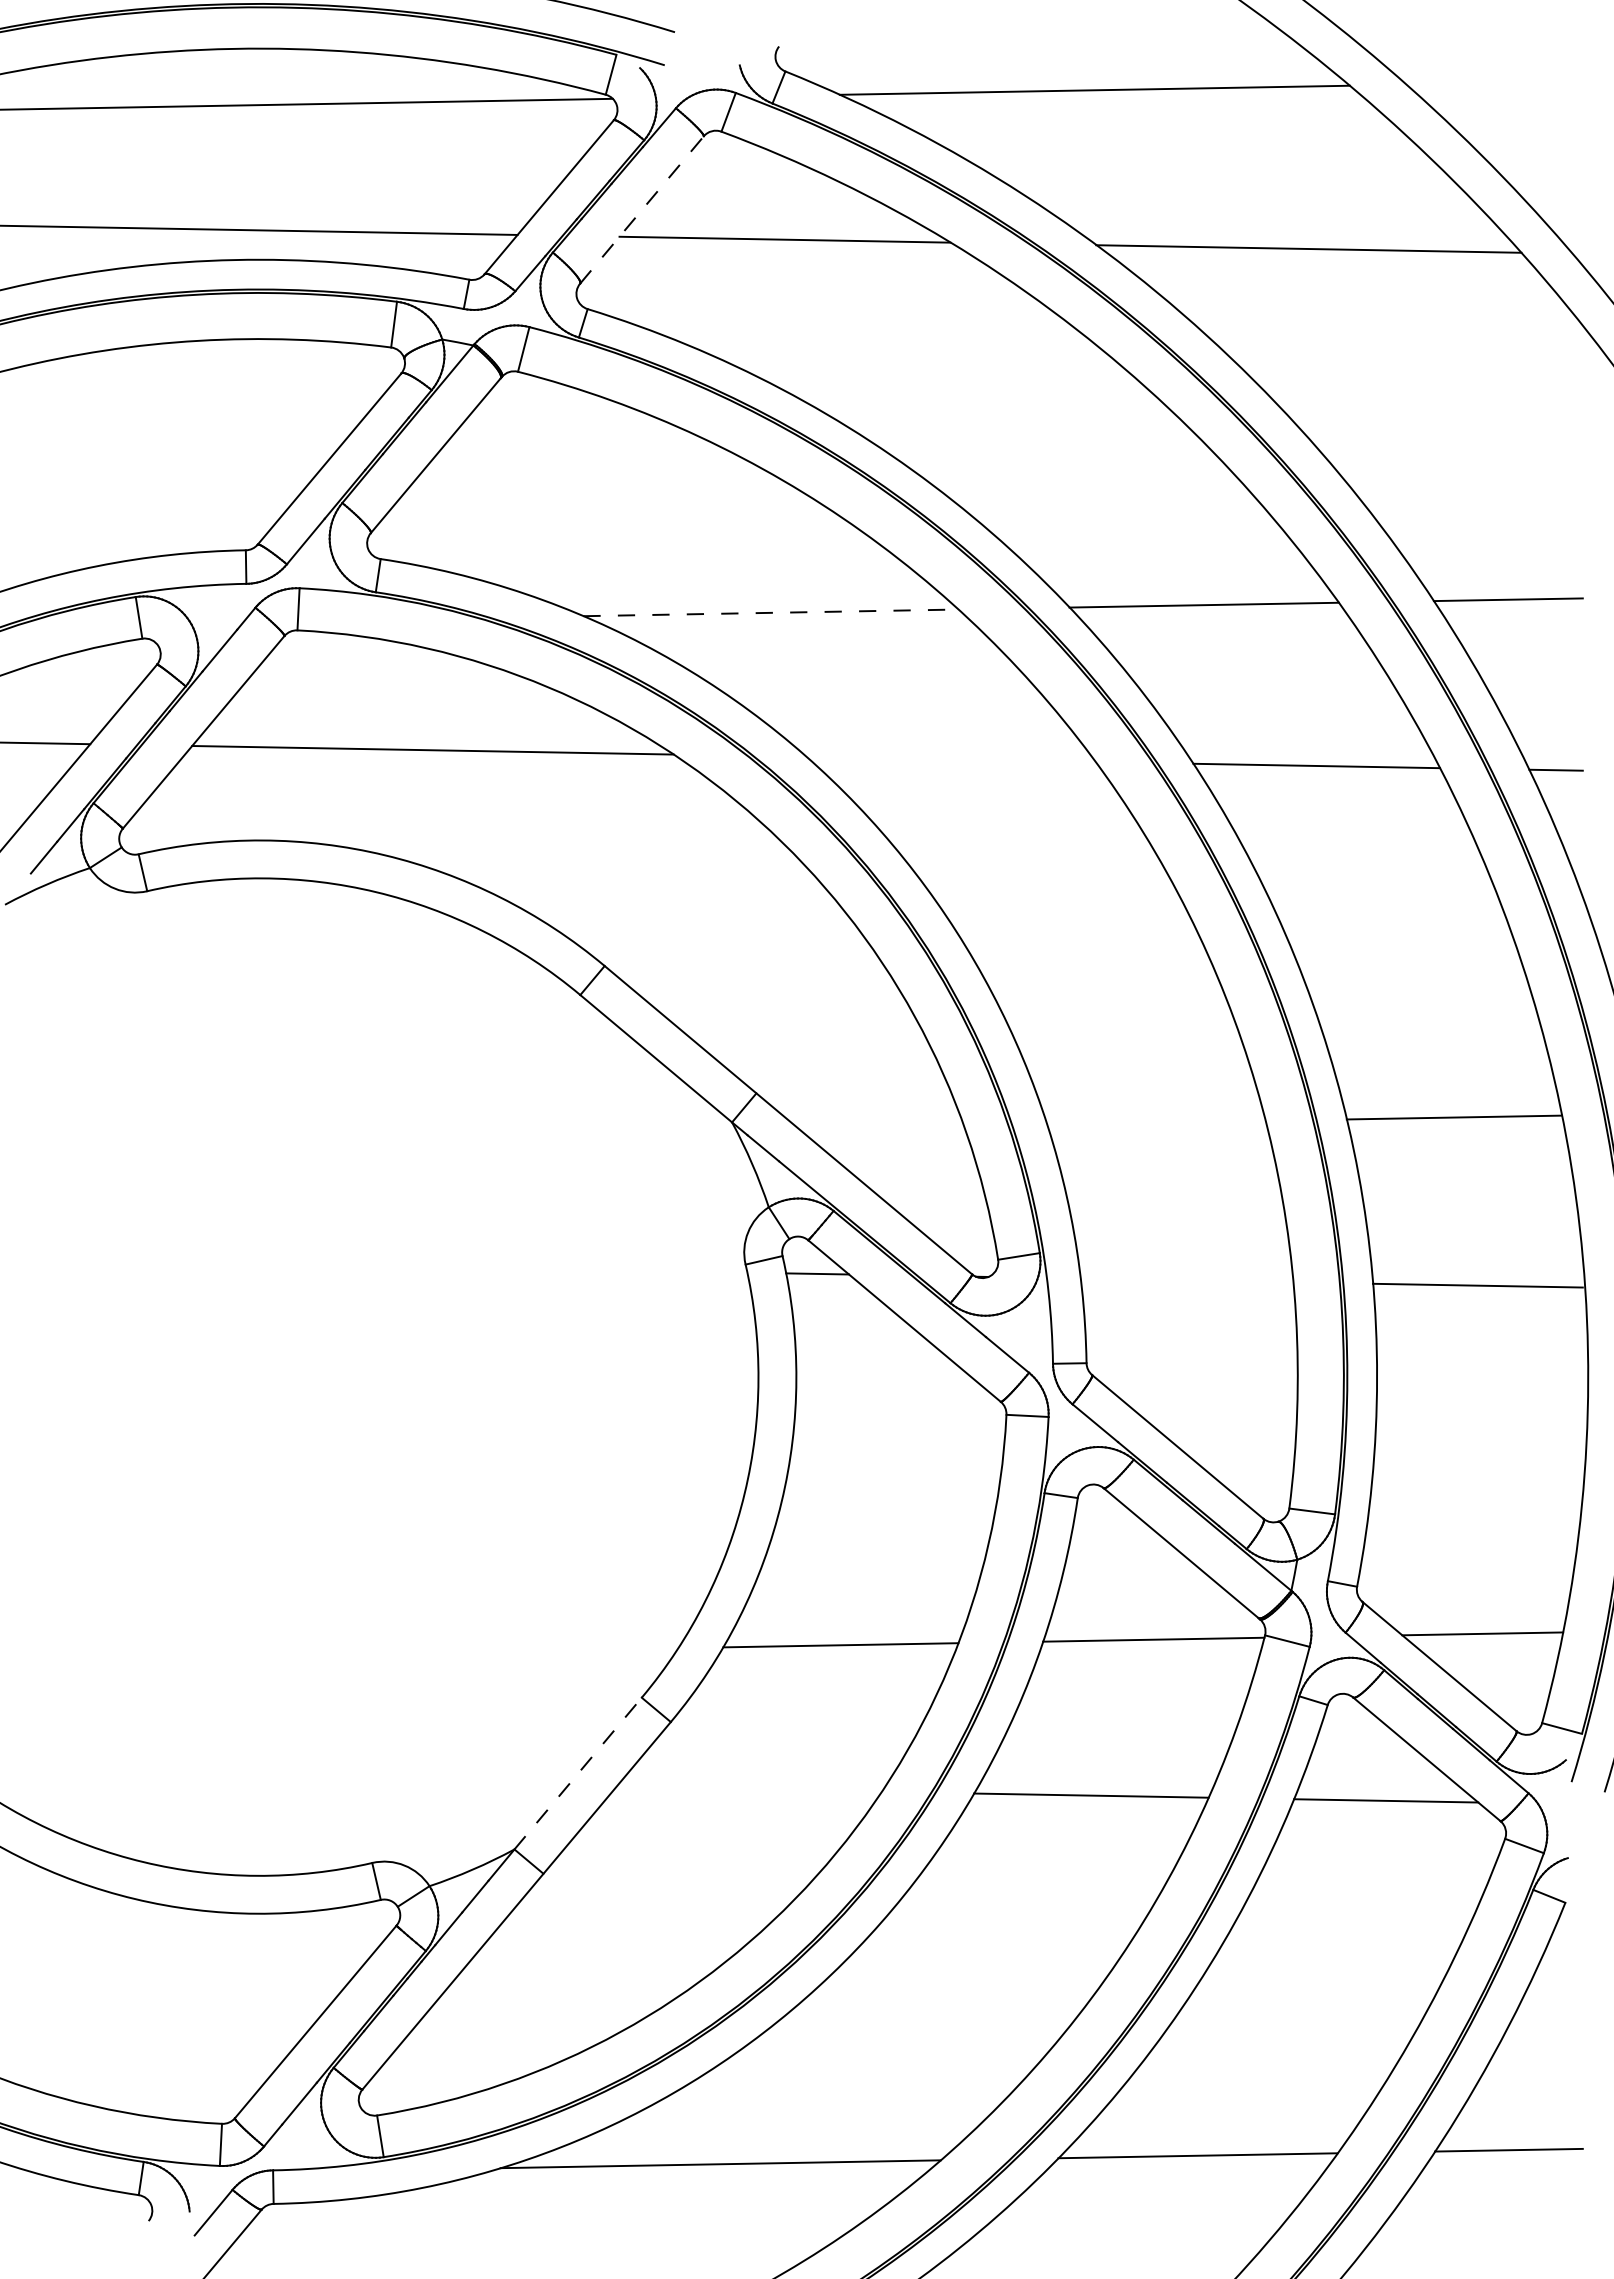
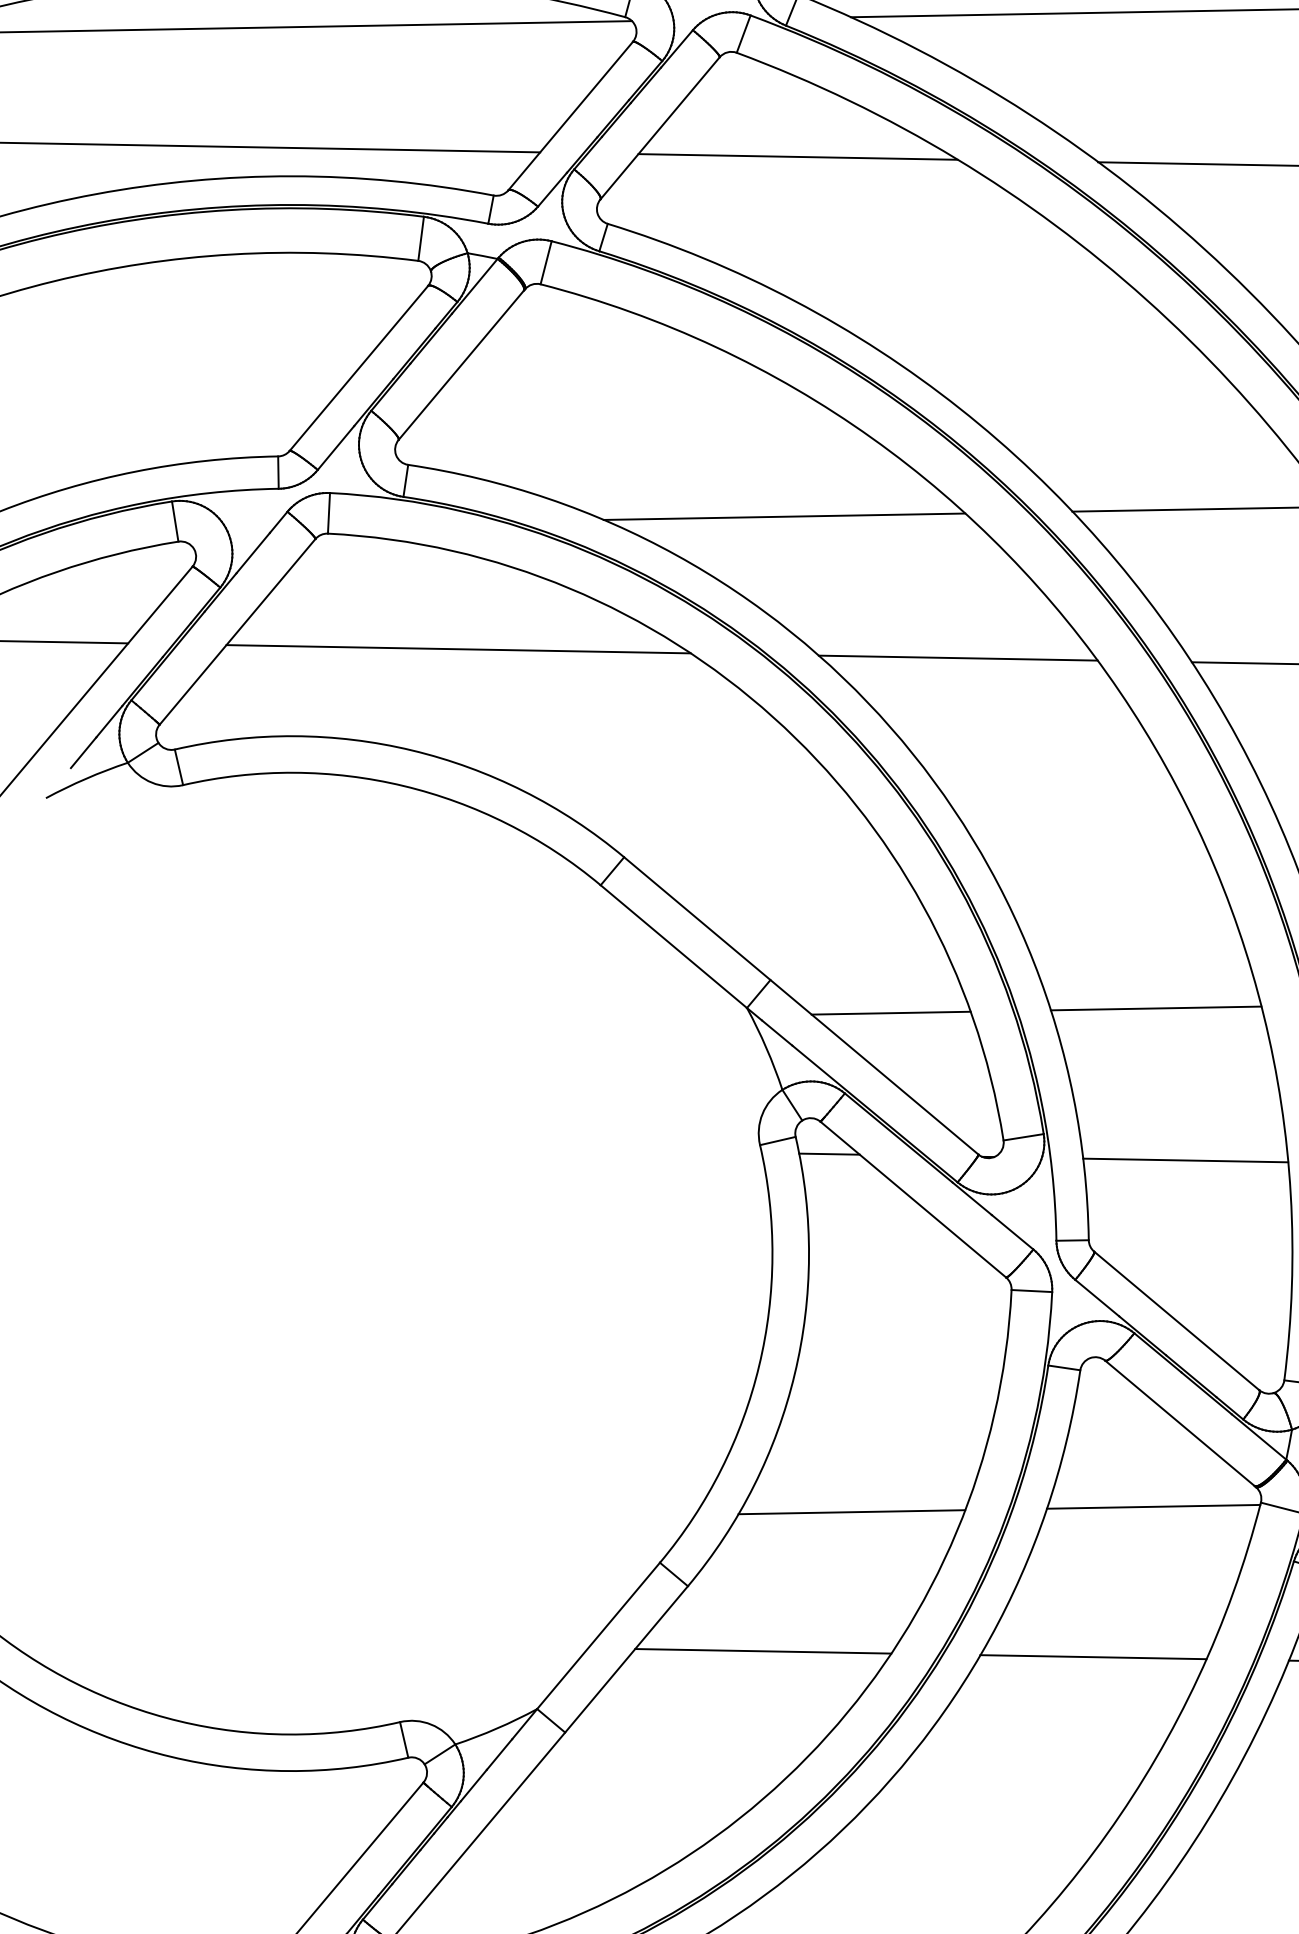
line: (642, 209) -> (660, 127), dashed -> solid
line: (771, 612) -> (785, 516), dashed -> solid
line: (950, 759) -> (957, 658), added
line: (1156, 1122) -> (1156, 1008), added
line: (881, 1127) -> (891, 1012), added
line: (1186, 1280) -> (1185, 1160), added
line: (578, 1773) -> (598, 1635), dashed -> solid
line: (748, 1789) -> (762, 1651), added

